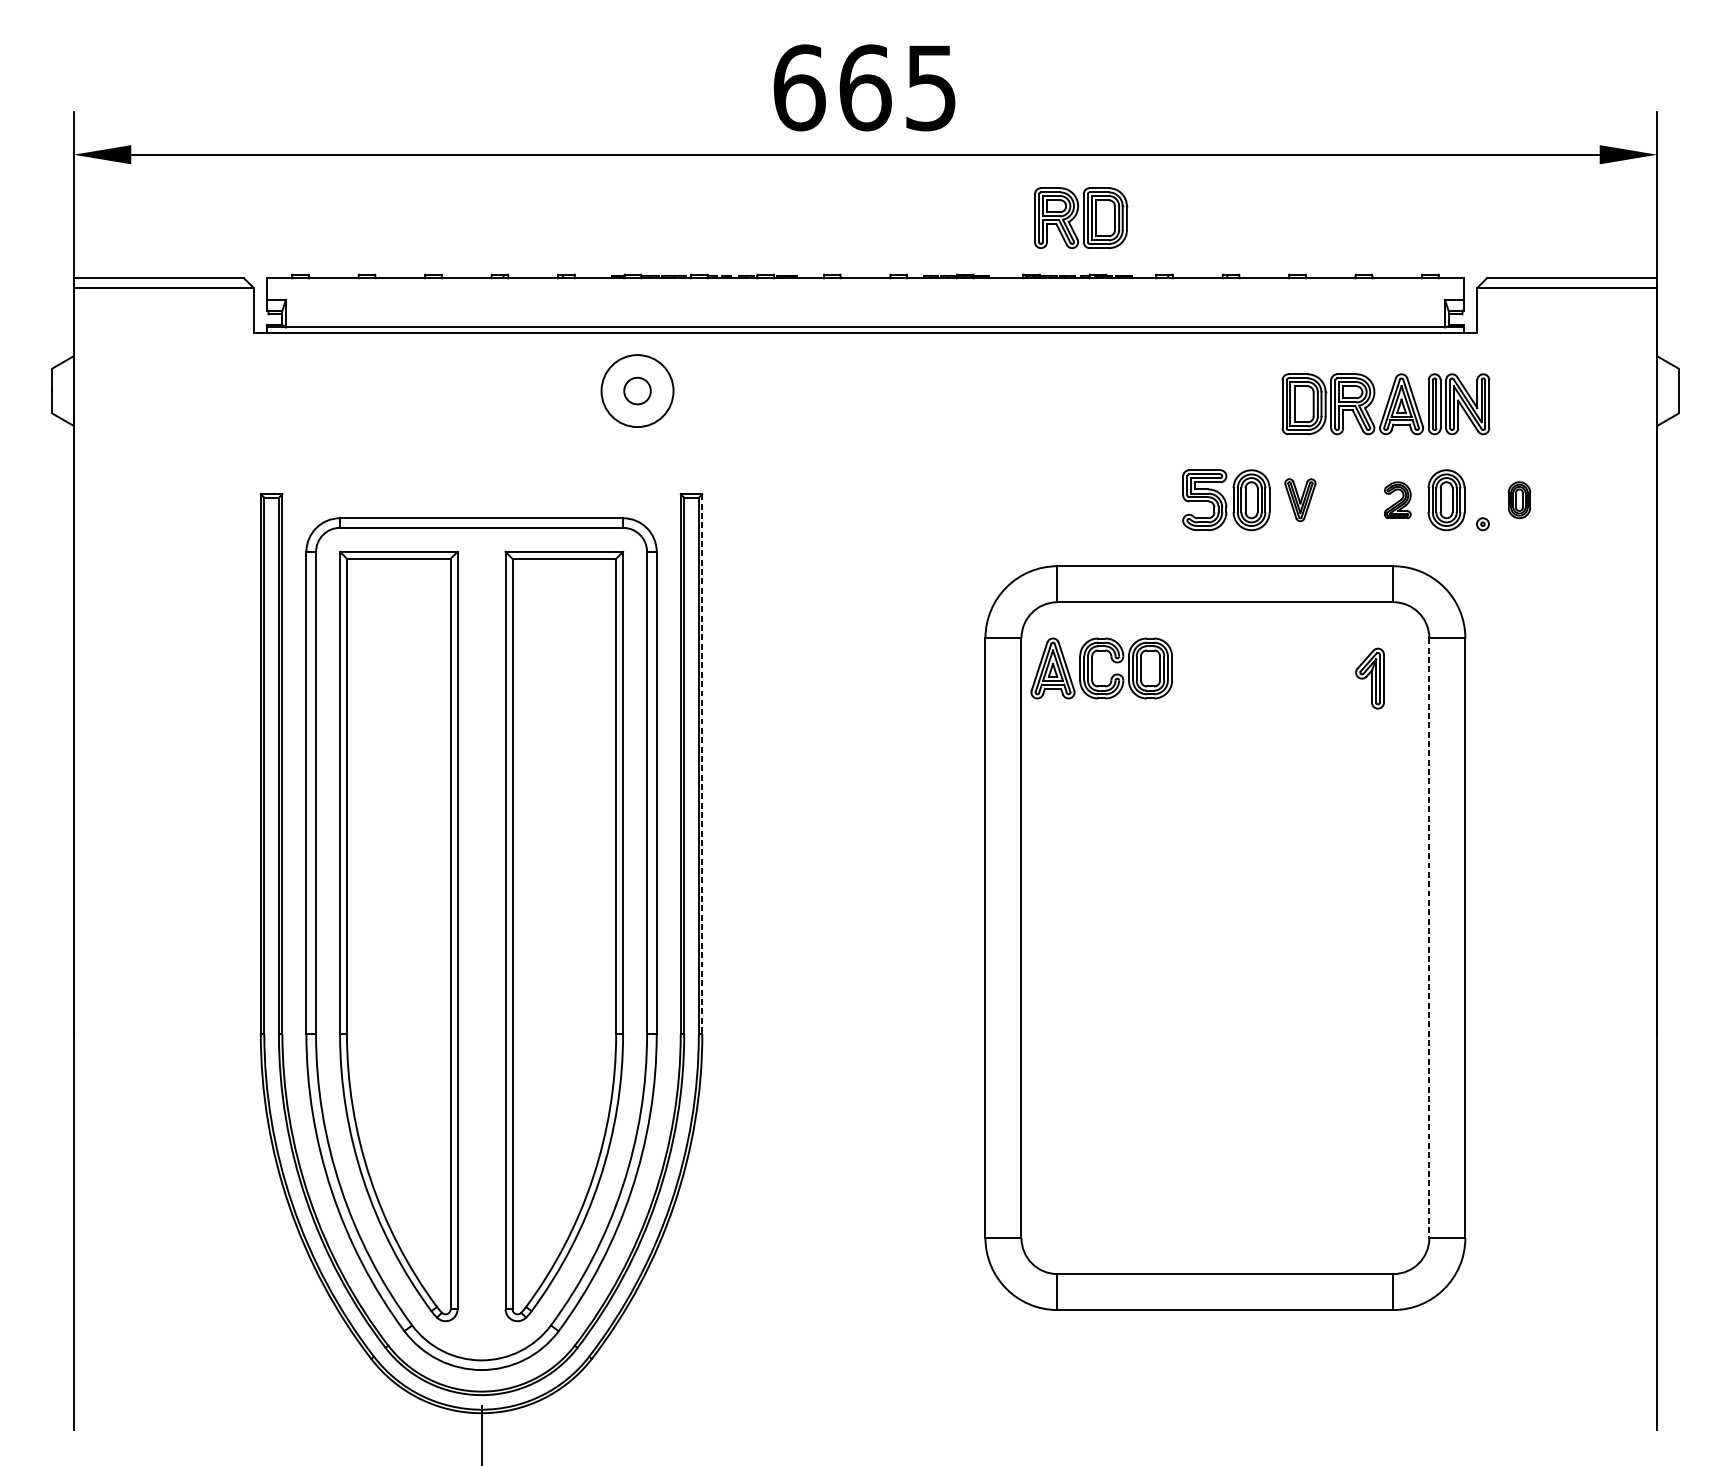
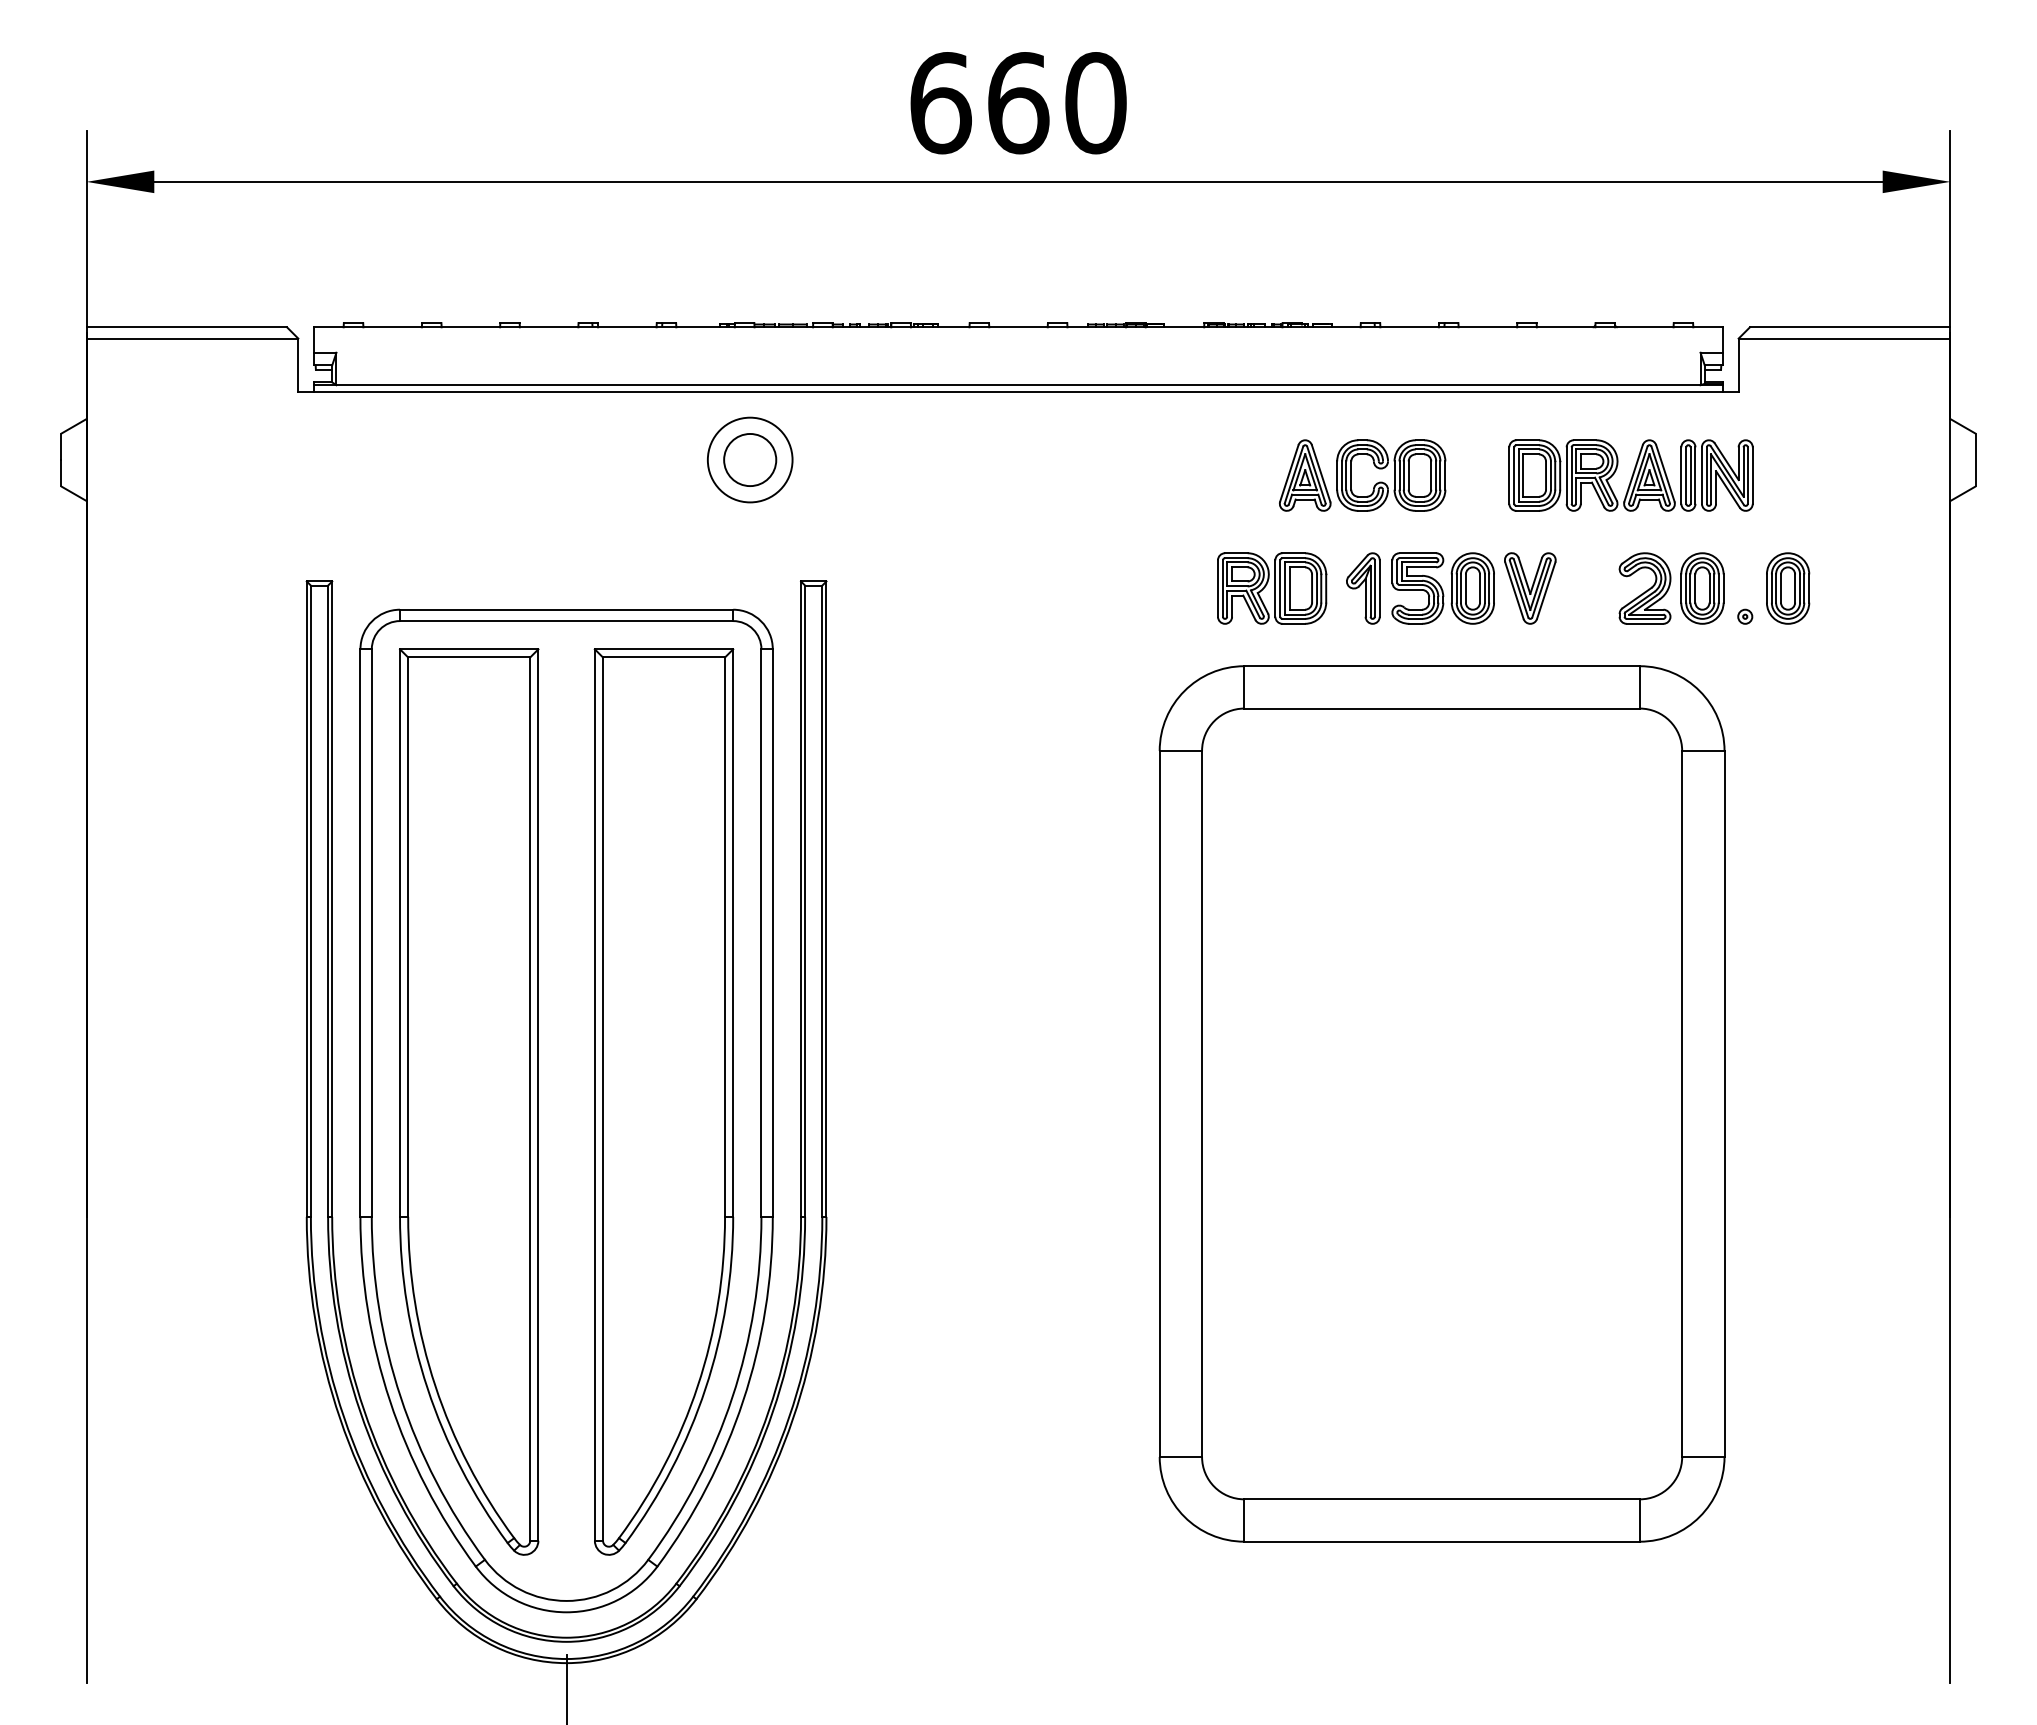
text: (930, 88) -> (1095, 103), 665 -> 660
part: (1081, 218) -> (1272, 588), moved
circle: (637, 390) -> (750, 459), size x1.67
part: (1300, 500) -> (1530, 588), size x1.43
part: (1397, 500) -> (1644, 588), size x1.67
part: (1519, 500) -> (1788, 588), size x1.67
part: (1092, 668) -> (1351, 475), moved
part: (1370, 678) -> (1363, 588), moved
line: (702, 764) -> (826, 899), dashed -> solid
line: (1429, 938) -> (1682, 1104), dashed -> solid

